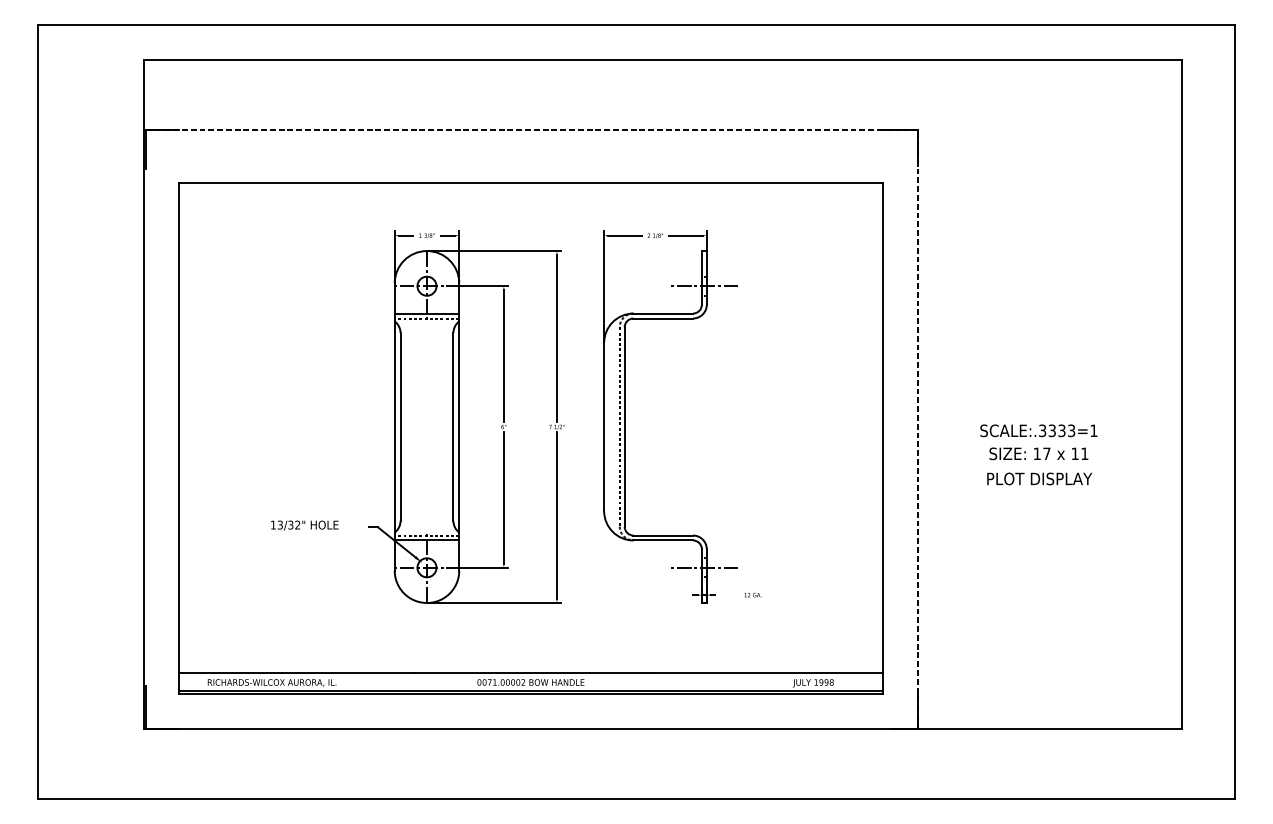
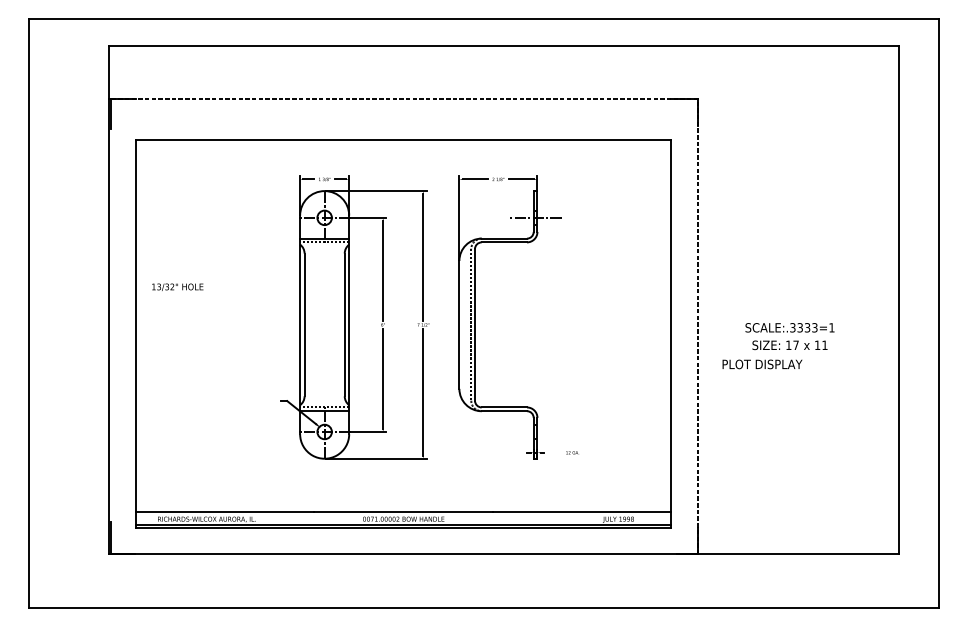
text: (1039, 478) -> (762, 364), moved
text: (304, 525) -> (177, 287), moved
line: (704, 567) -> (535, 431), removed

